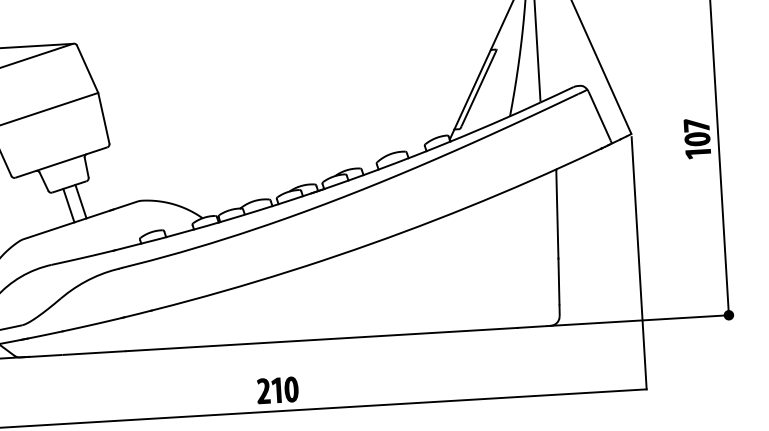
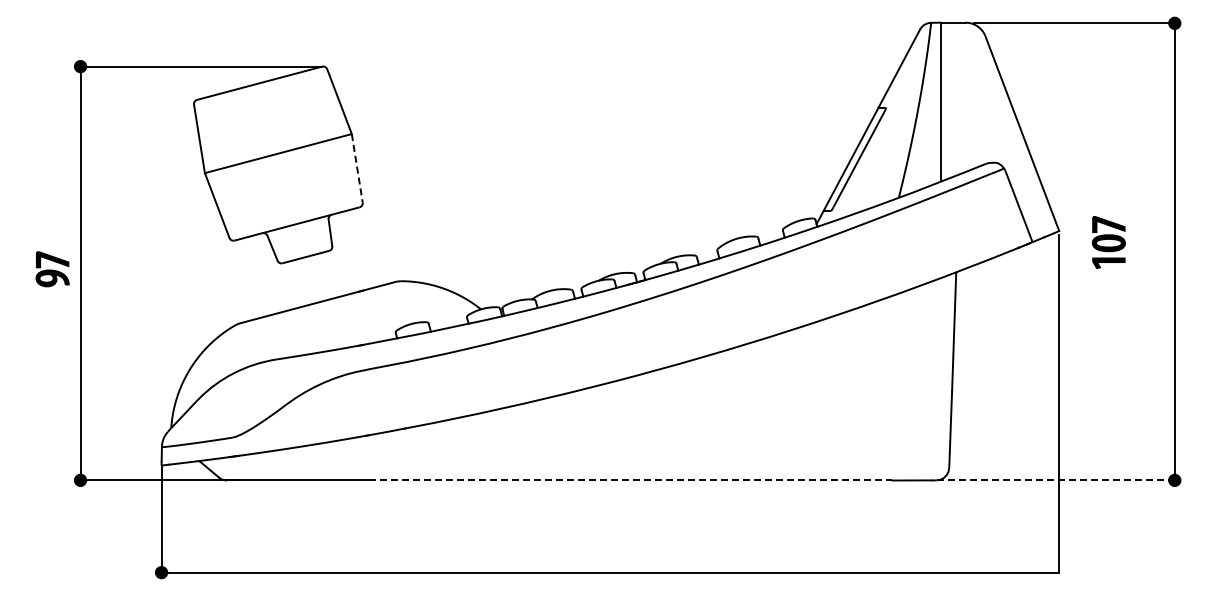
line: (104, 118) -> (357, 168), solid -> dashed
part: (697, 138) -> (1108, 242), moved
line: (81, 201) -> (320, 277), removed
line: (68, 205) -> (303, 281), removed
line: (640, 320) -> (1056, 480), solid -> dashed
line: (322, 339) -> (630, 480), solid -> dashed
part: (277, 390) -> (567, 544), removed

